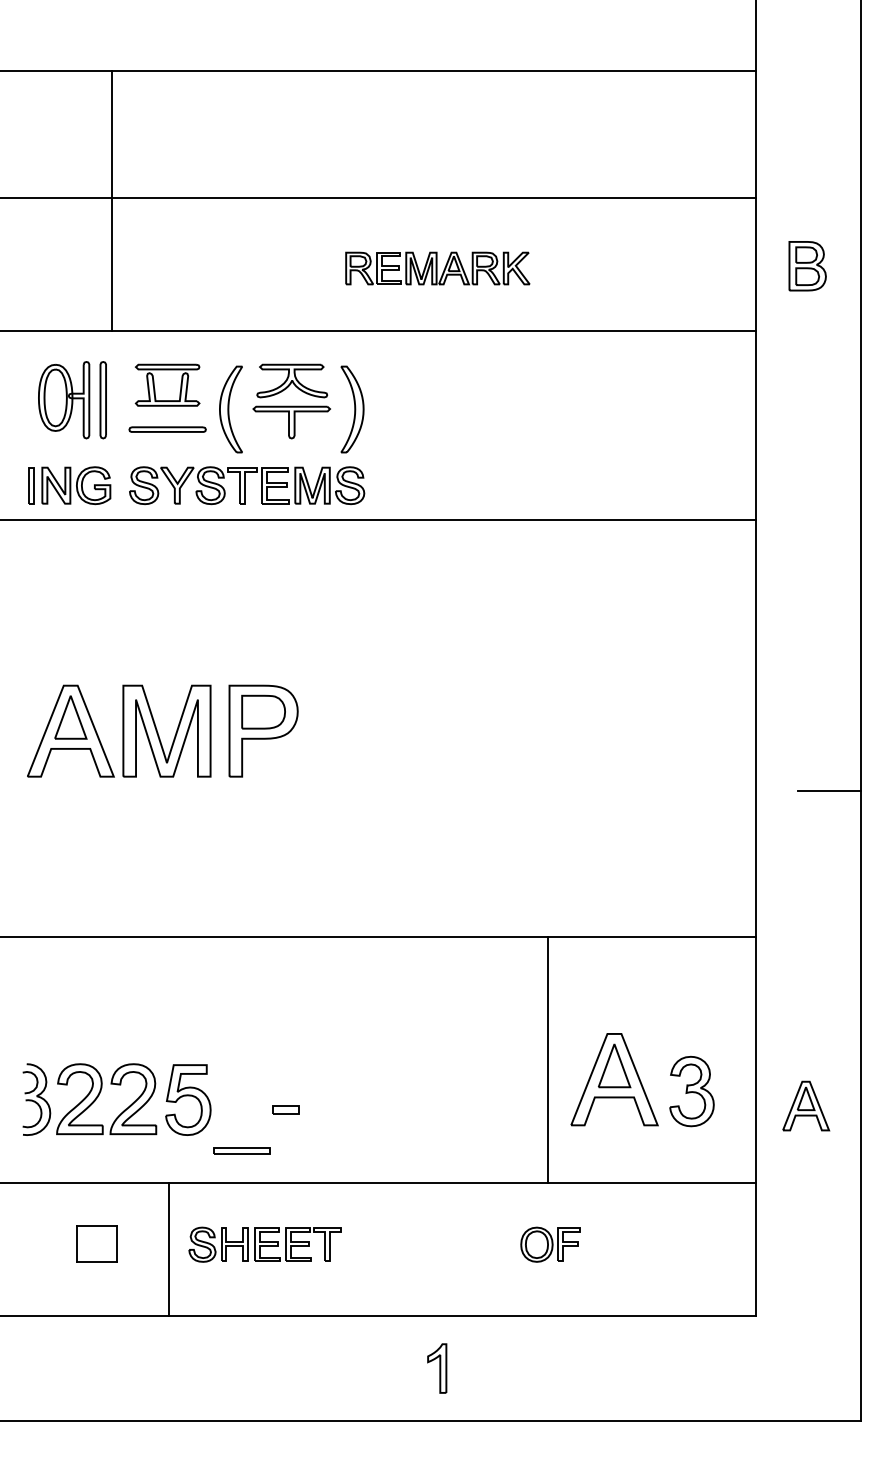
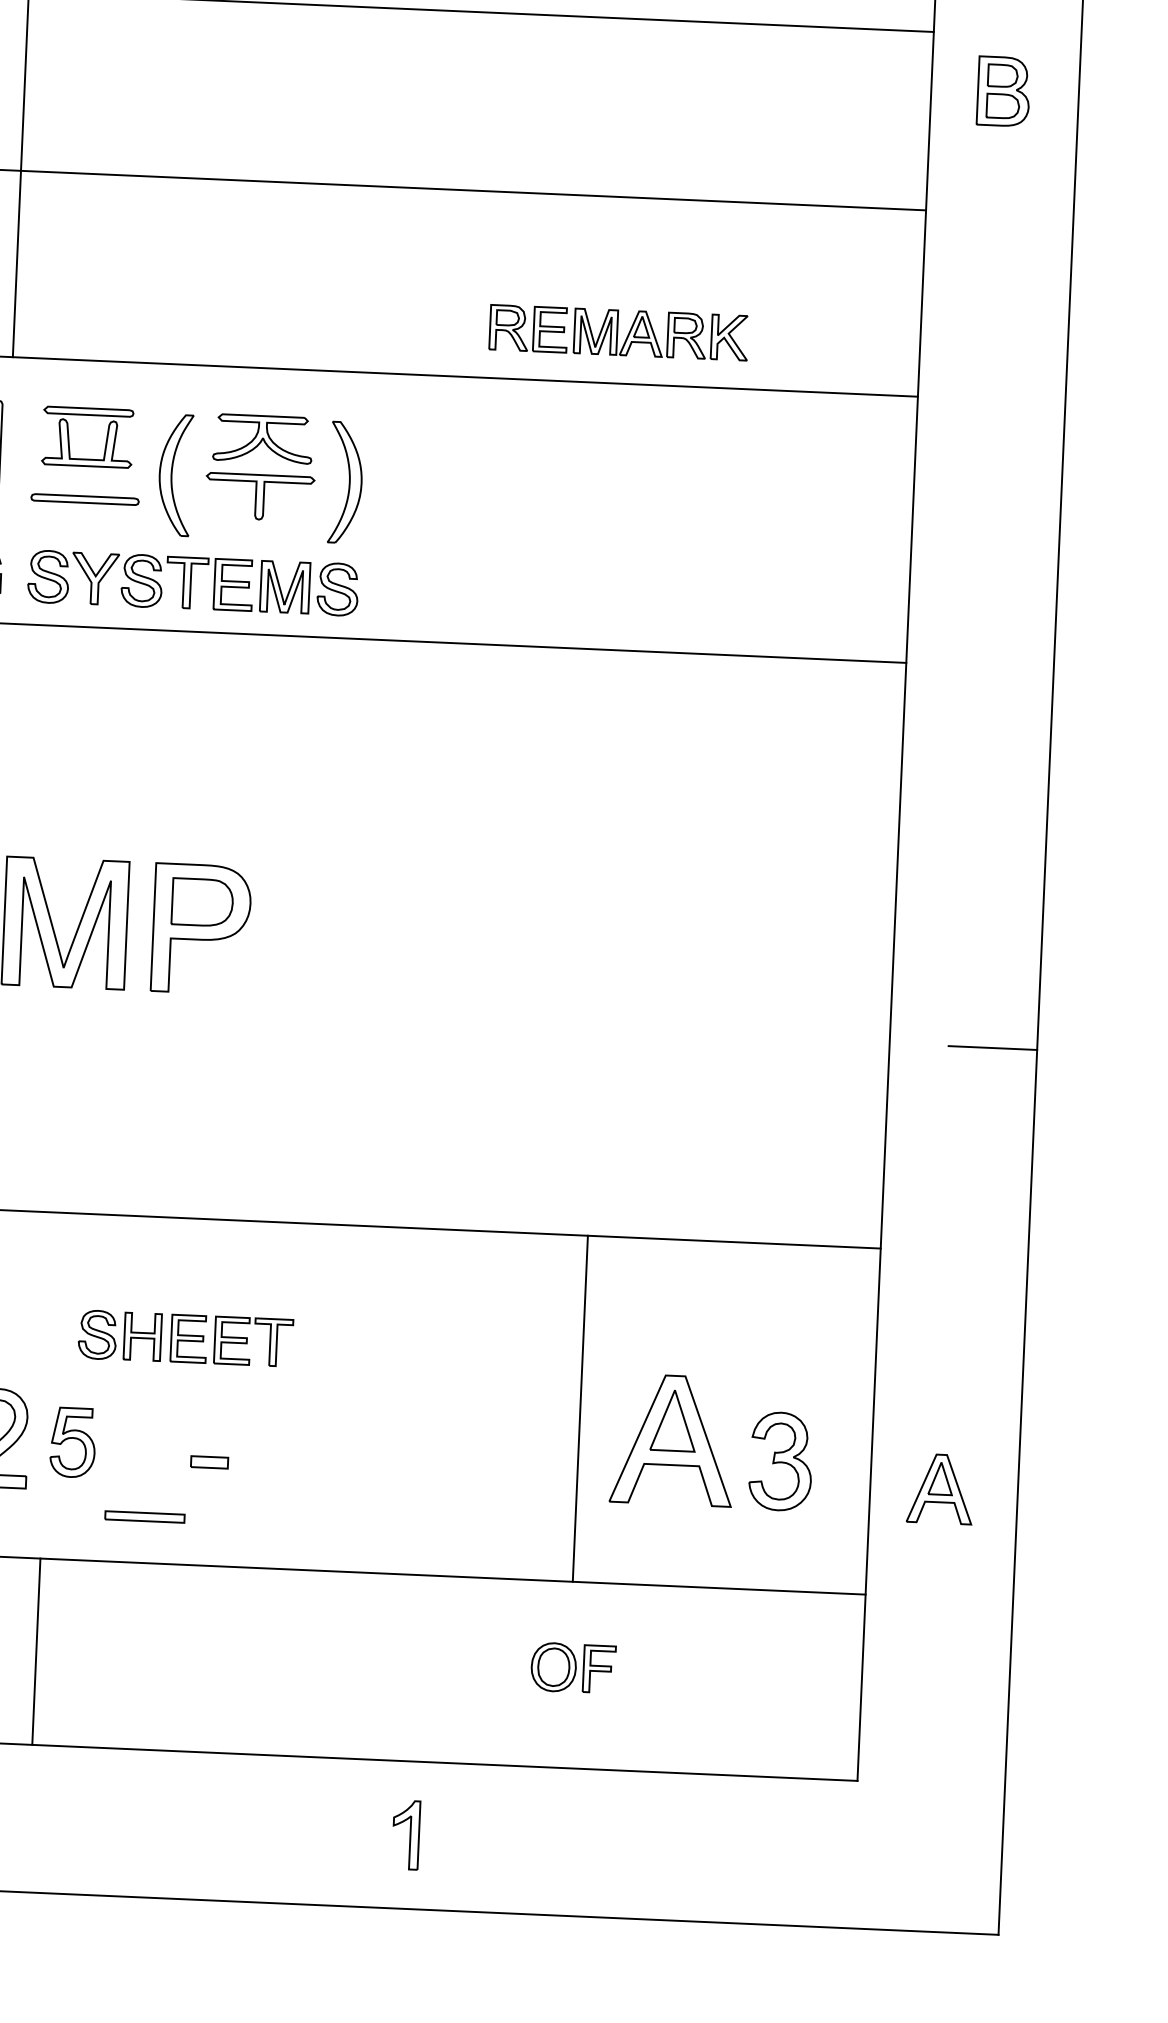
part: (807, 266) -> (1003, 91), moved
part: (437, 268) -> (618, 332), moved
part: (188, 1099) -> (73, 1441), size x0.7
part: (264, 1244) -> (184, 1338), moved

